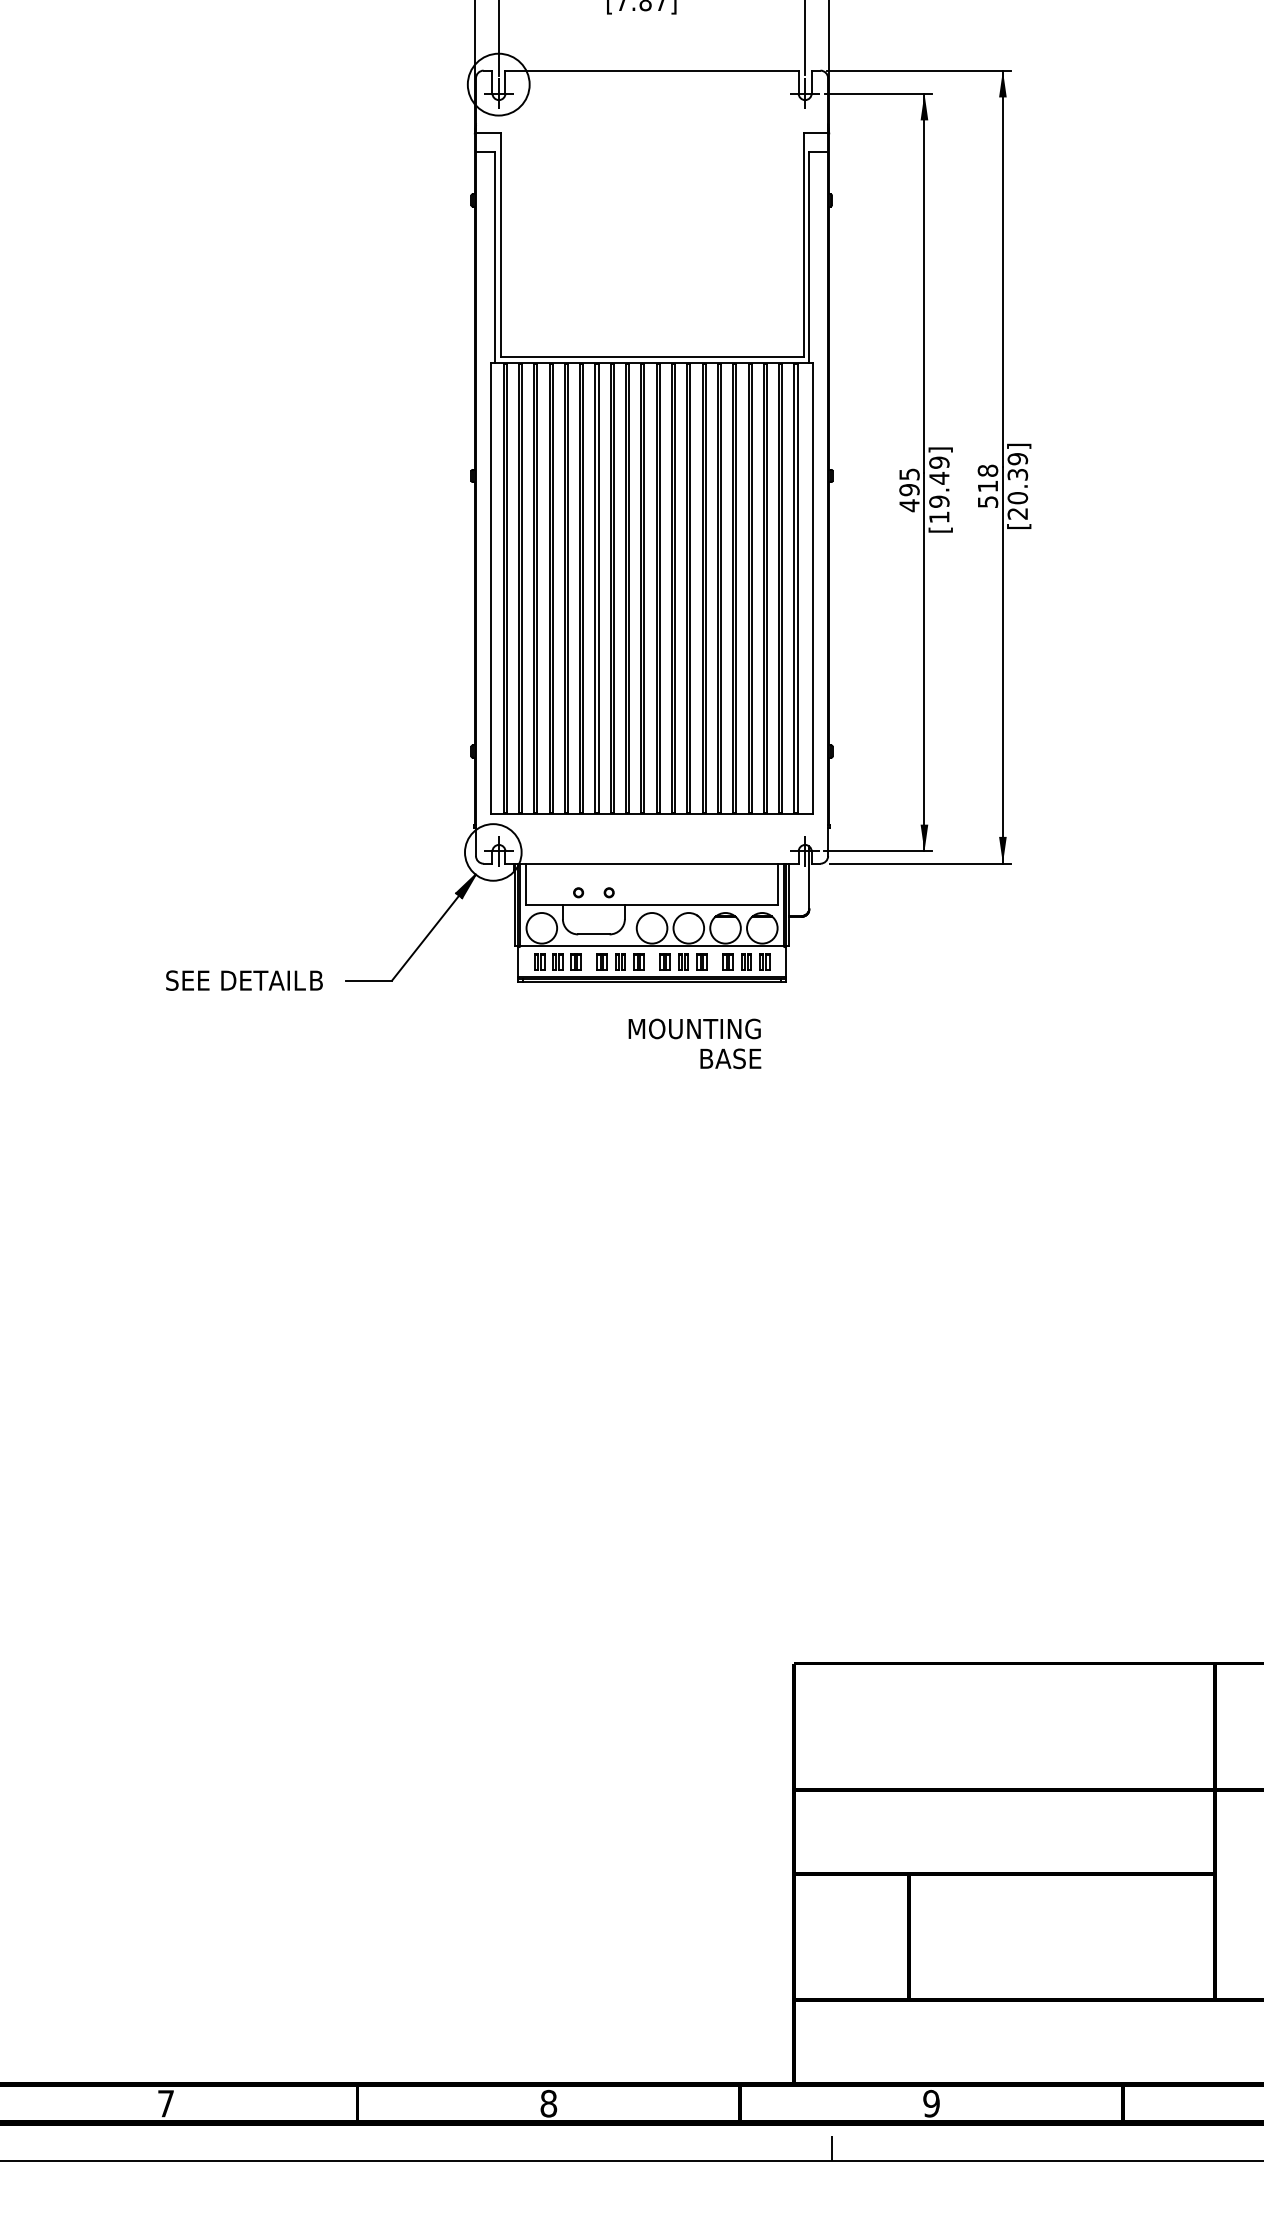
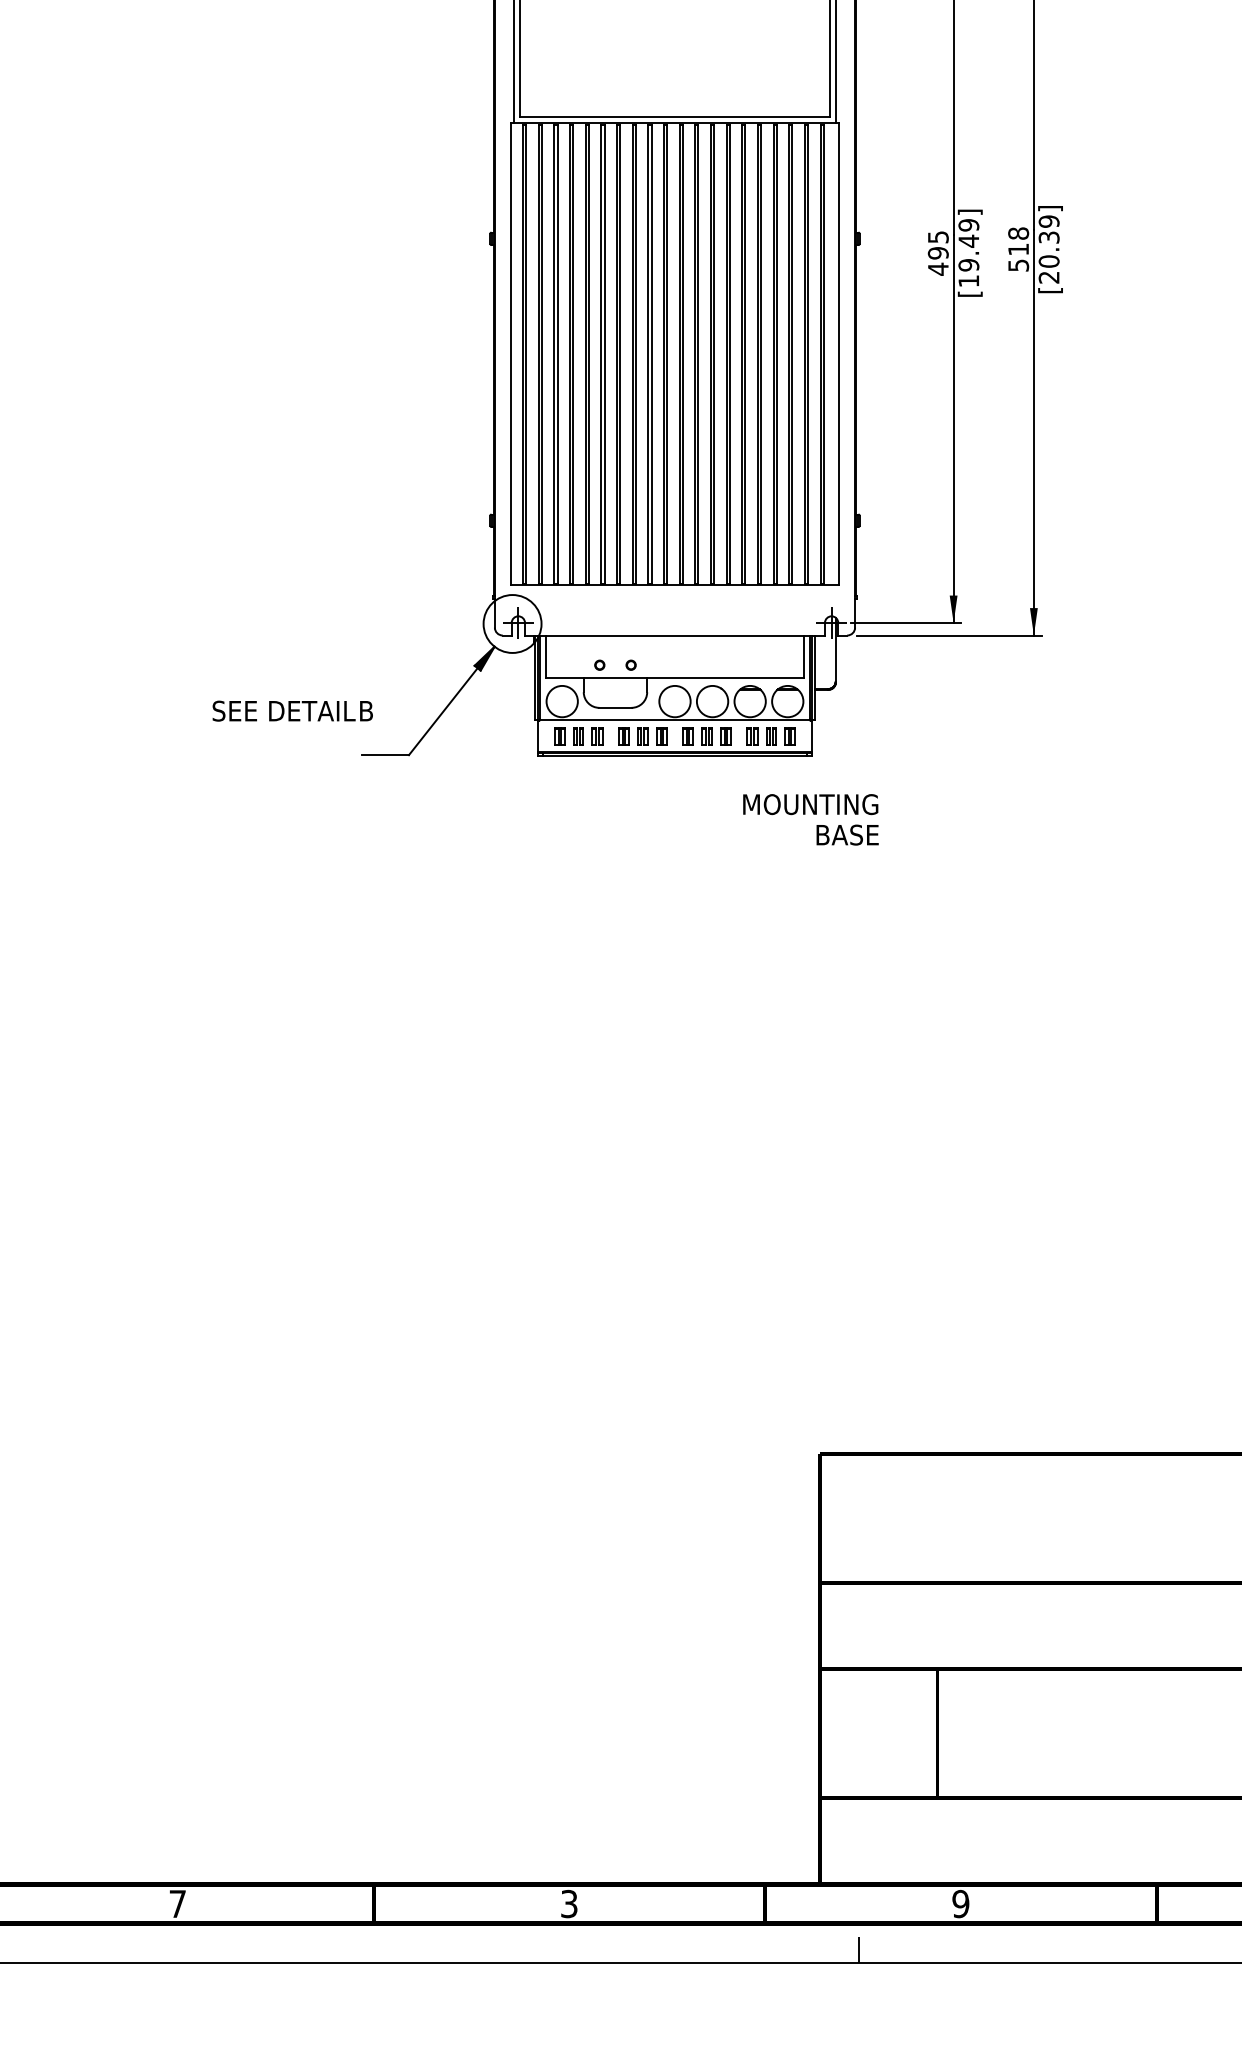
text: (244, 980) -> (292, 711), moved
text: (694, 1043) -> (810, 819), moved
text: (548, 2103) -> (569, 1903), 8 -> 3

